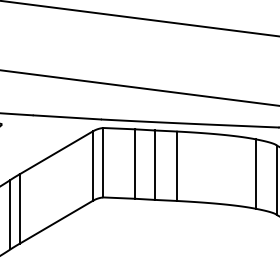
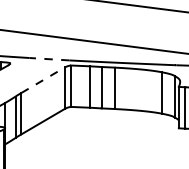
line: (67, 117) -> (49, 59), solid -> dashed
line: (57, 153) -> (43, 80), solid -> dashed

